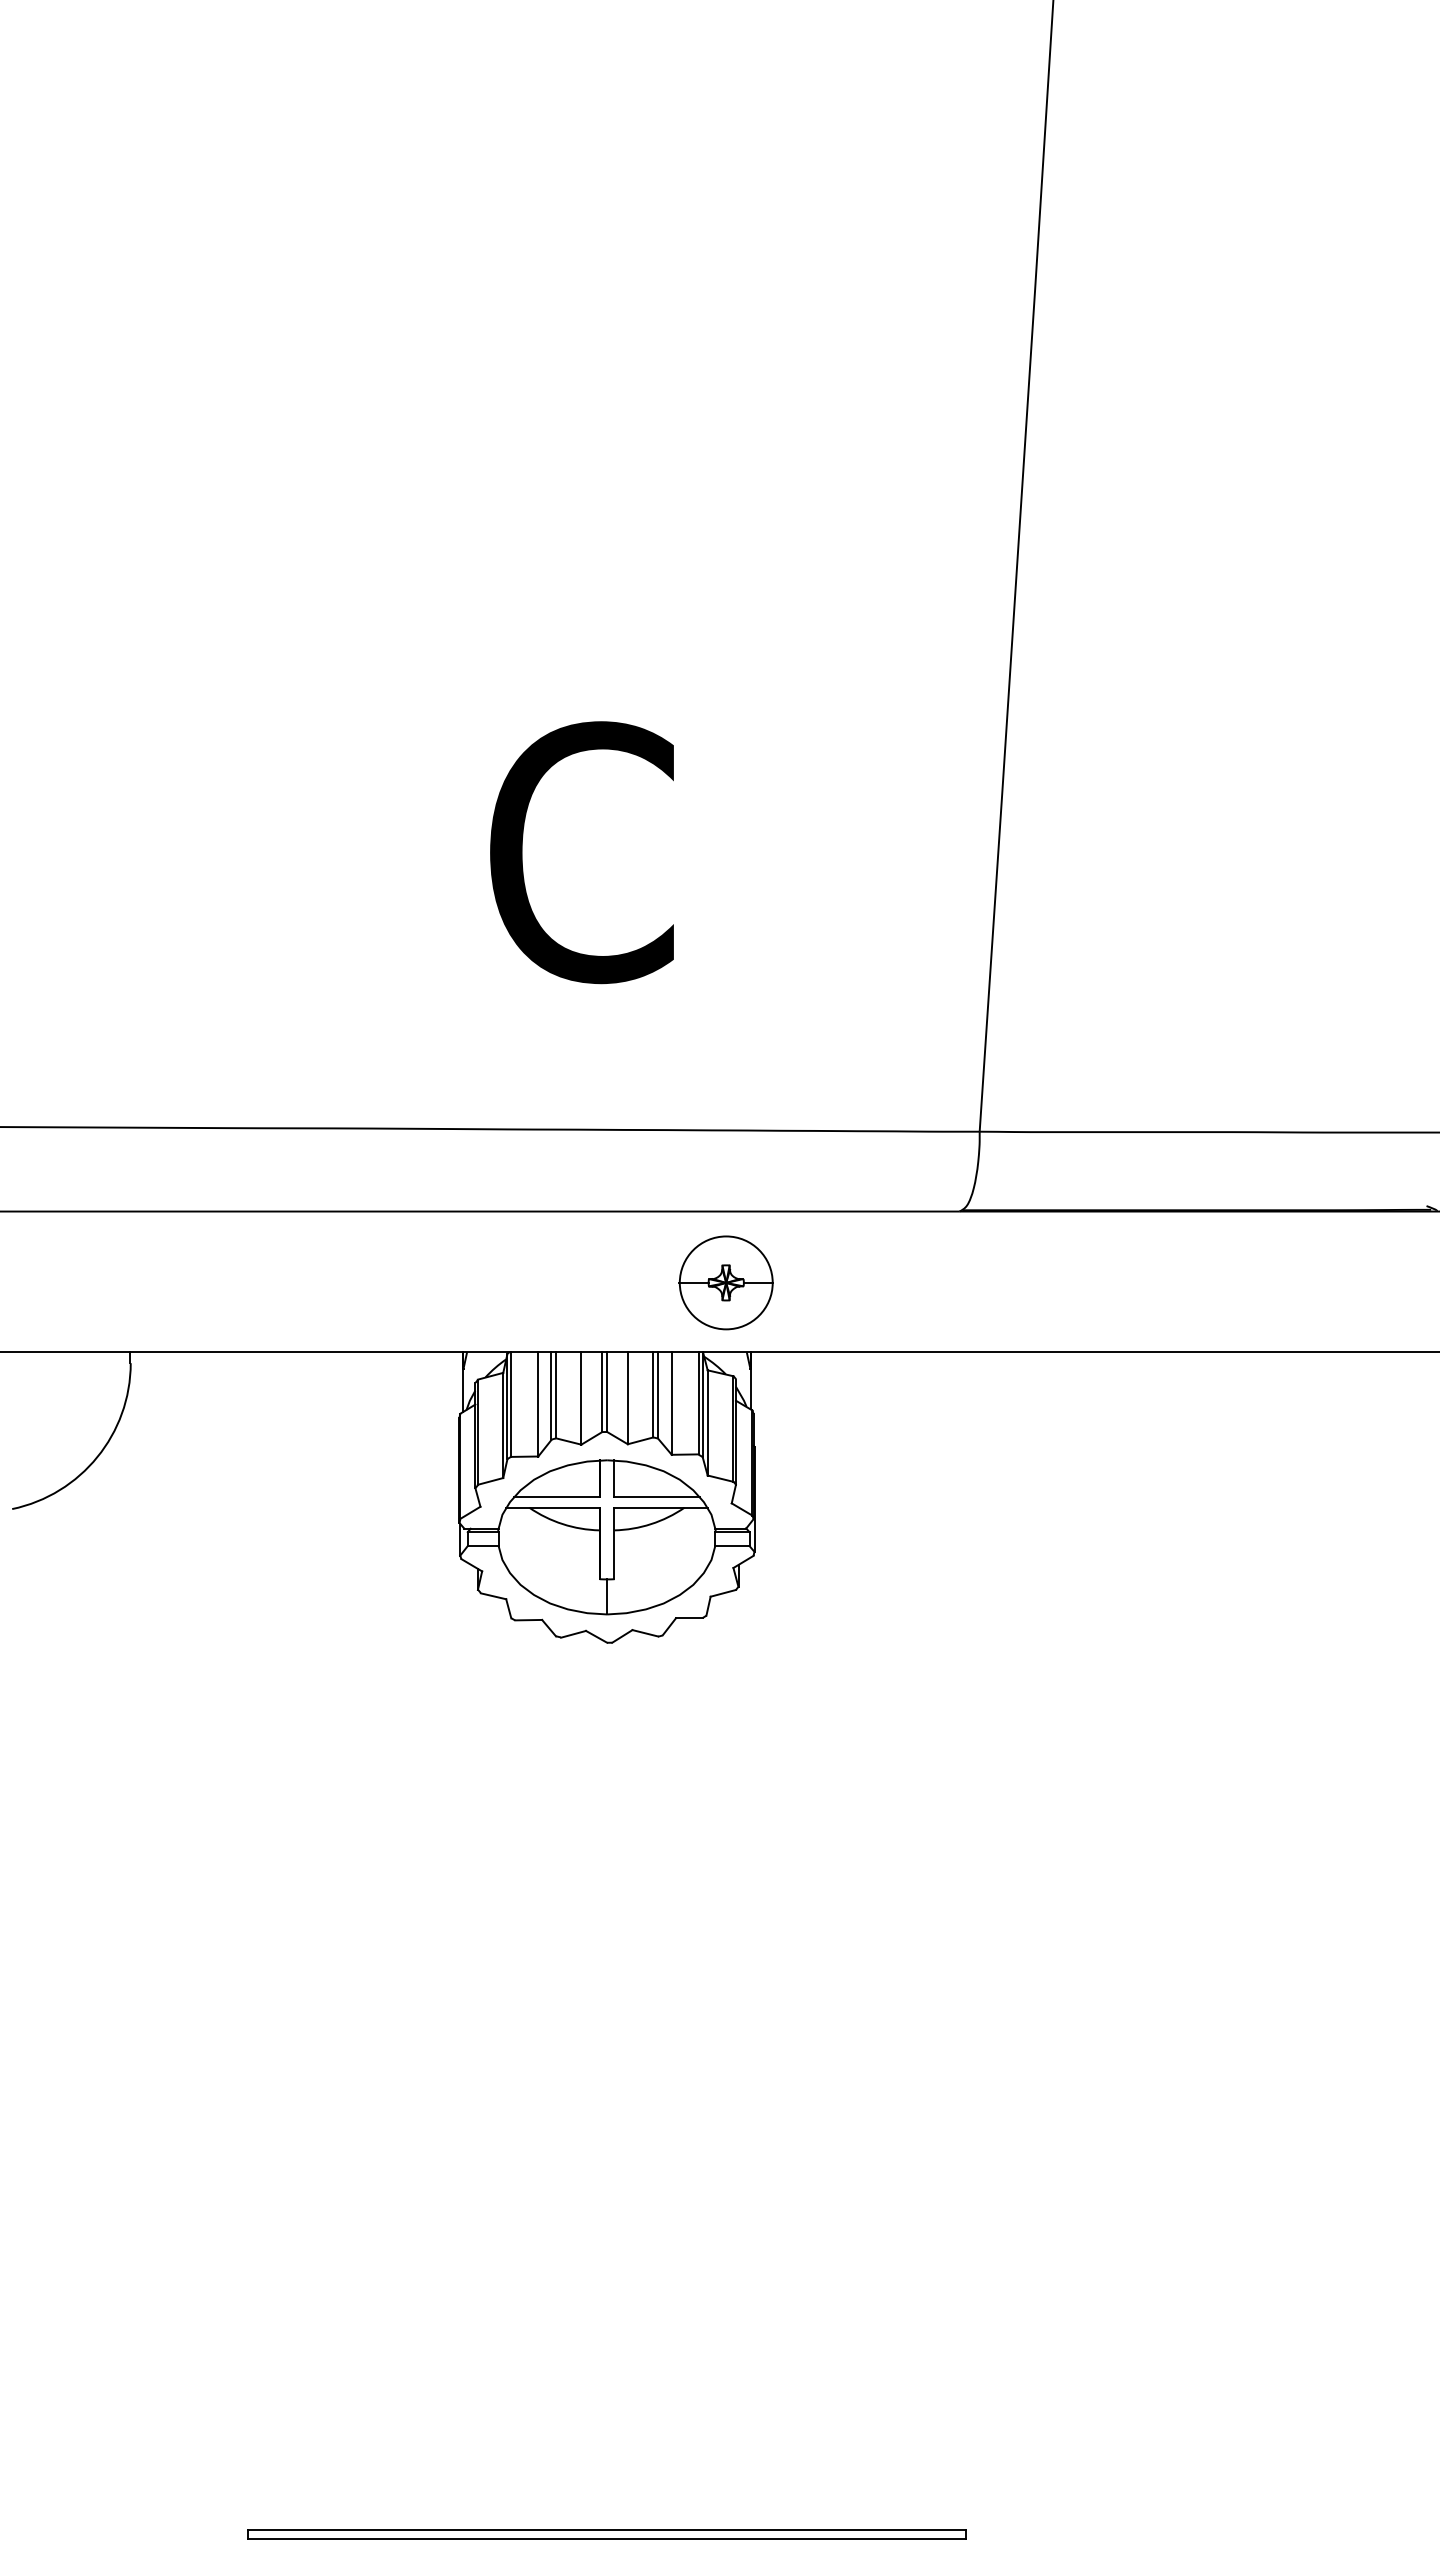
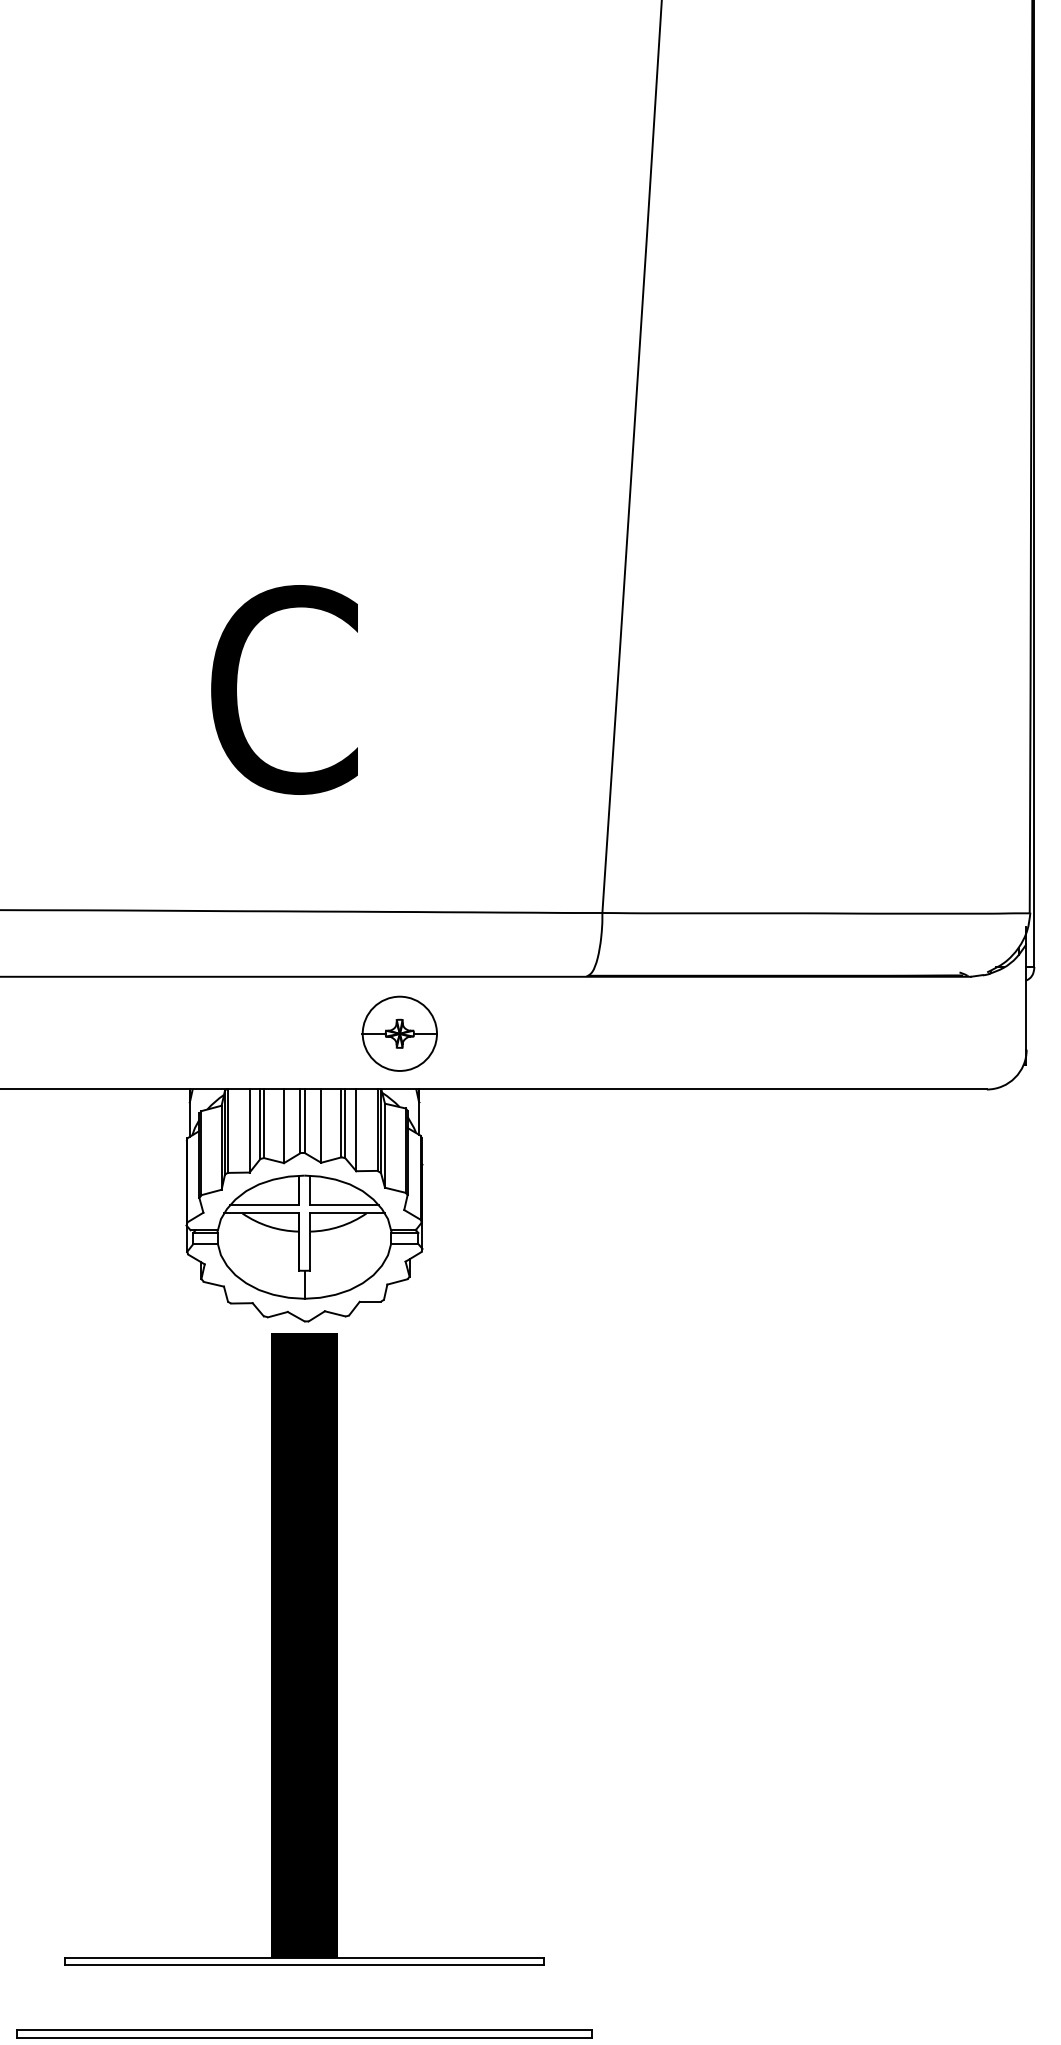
part: (606, 2053) -> (304, 1649), added

